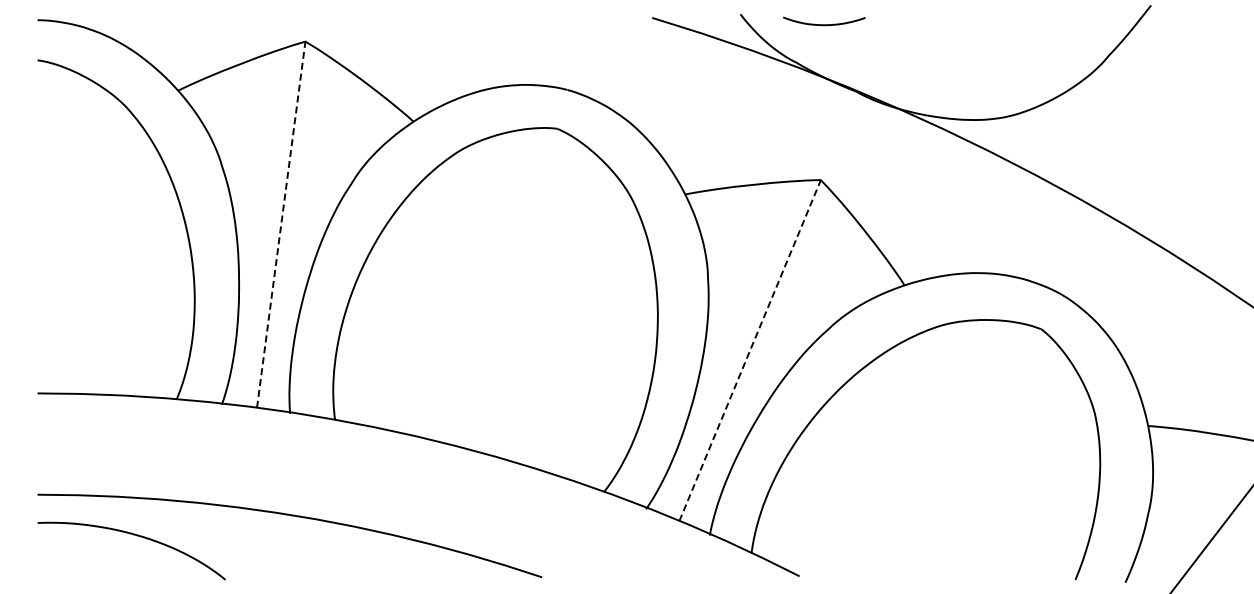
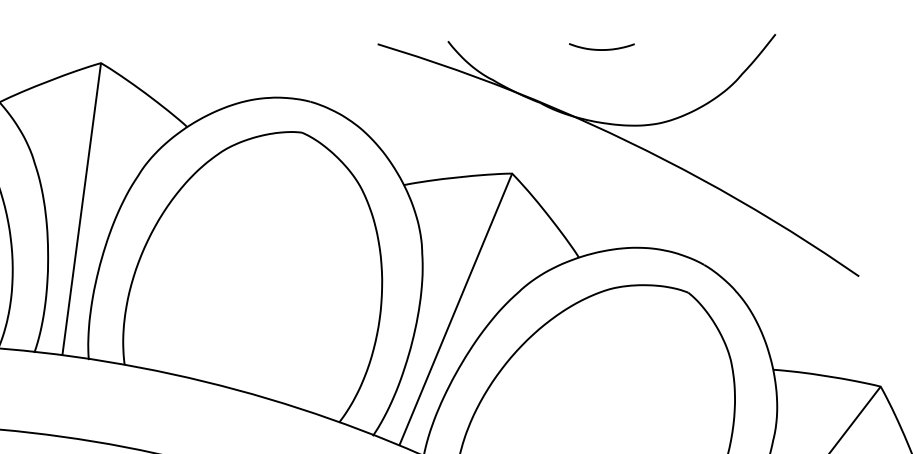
curve: (824, 24) -> (602, 49), moved
line: (281, 224) -> (81, 209), dashed -> solid
line: (750, 350) -> (456, 309), dashed -> solid

